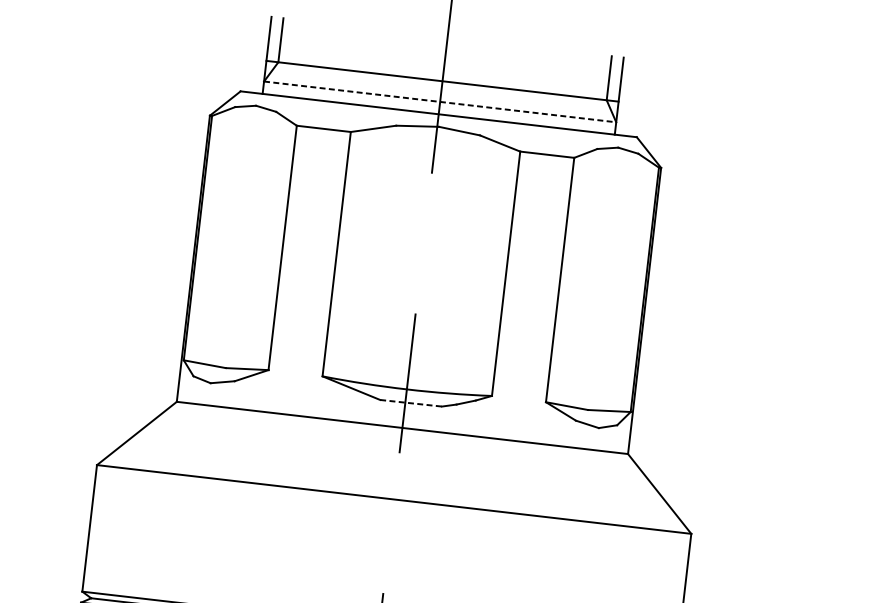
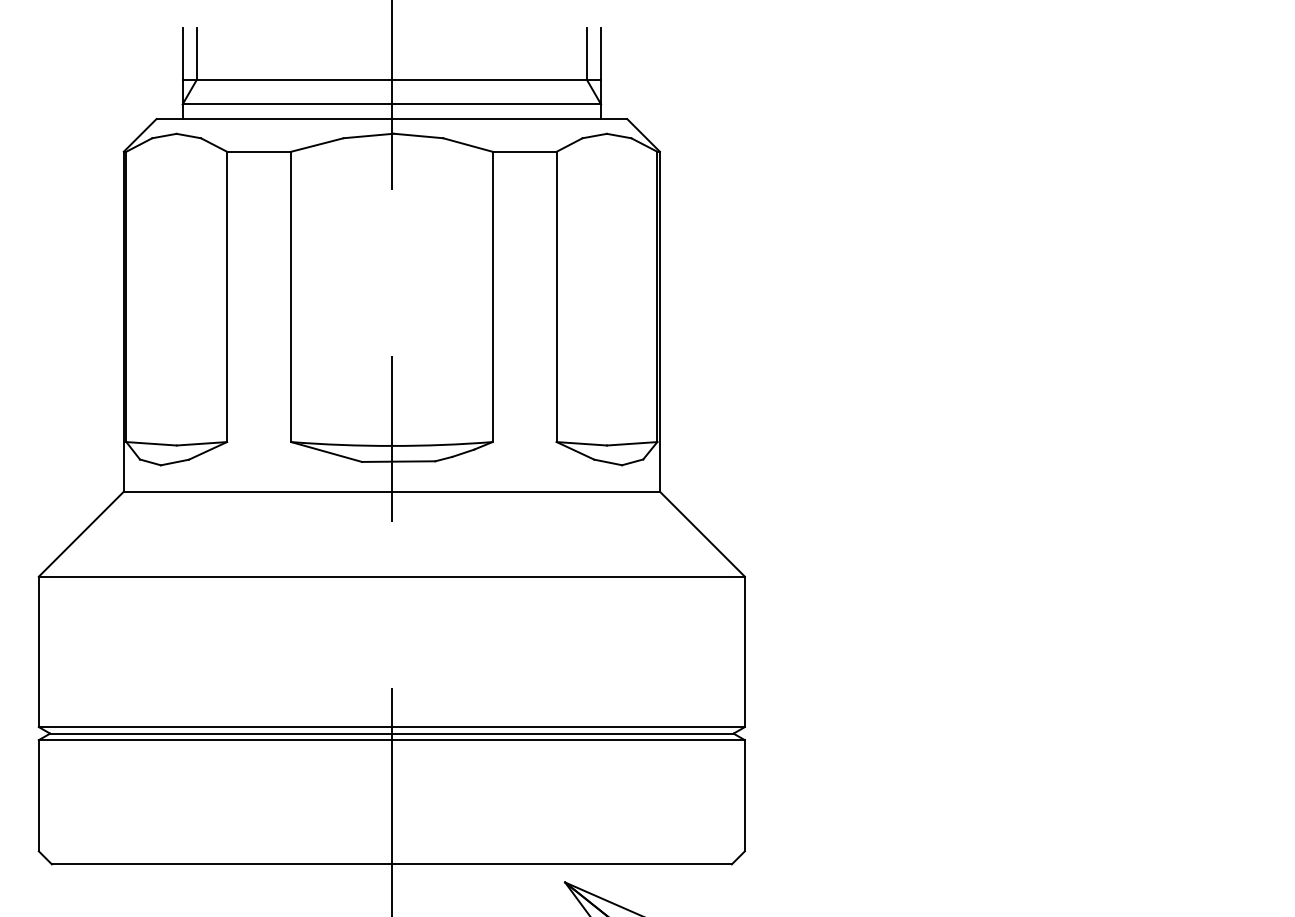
line: (440, 102) -> (392, 104), dashed -> solid
line: (410, 403) -> (398, 461), dashed -> solid

